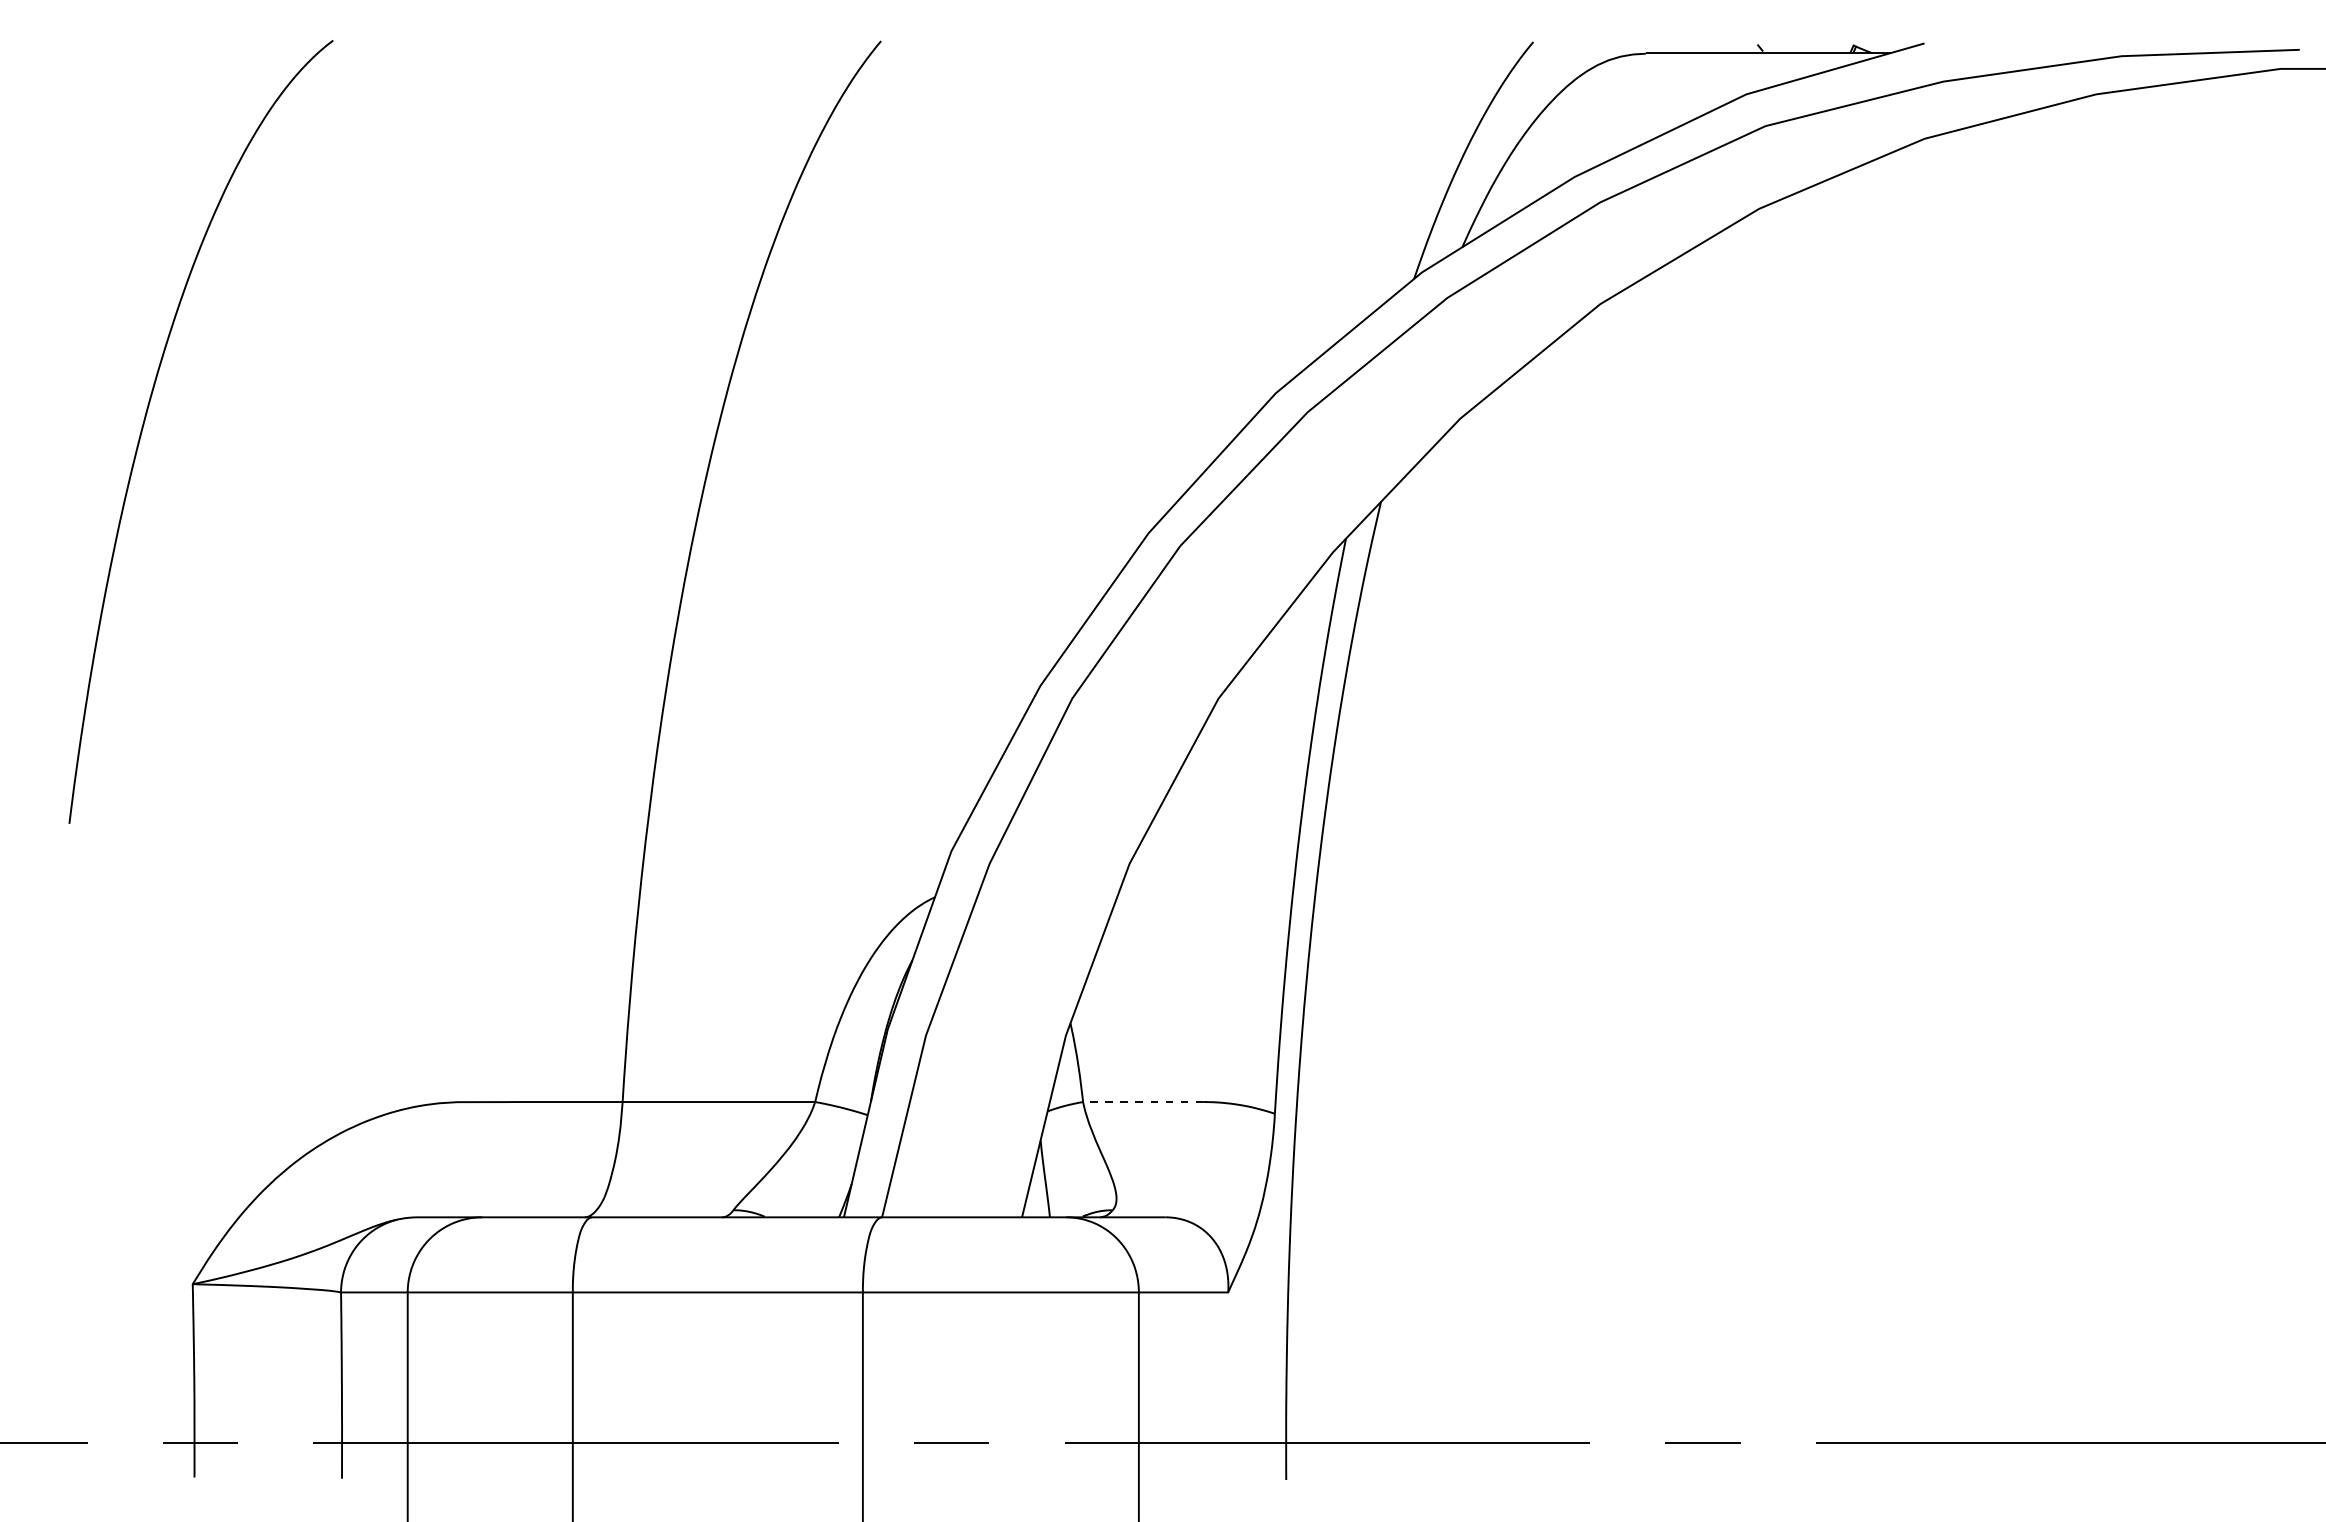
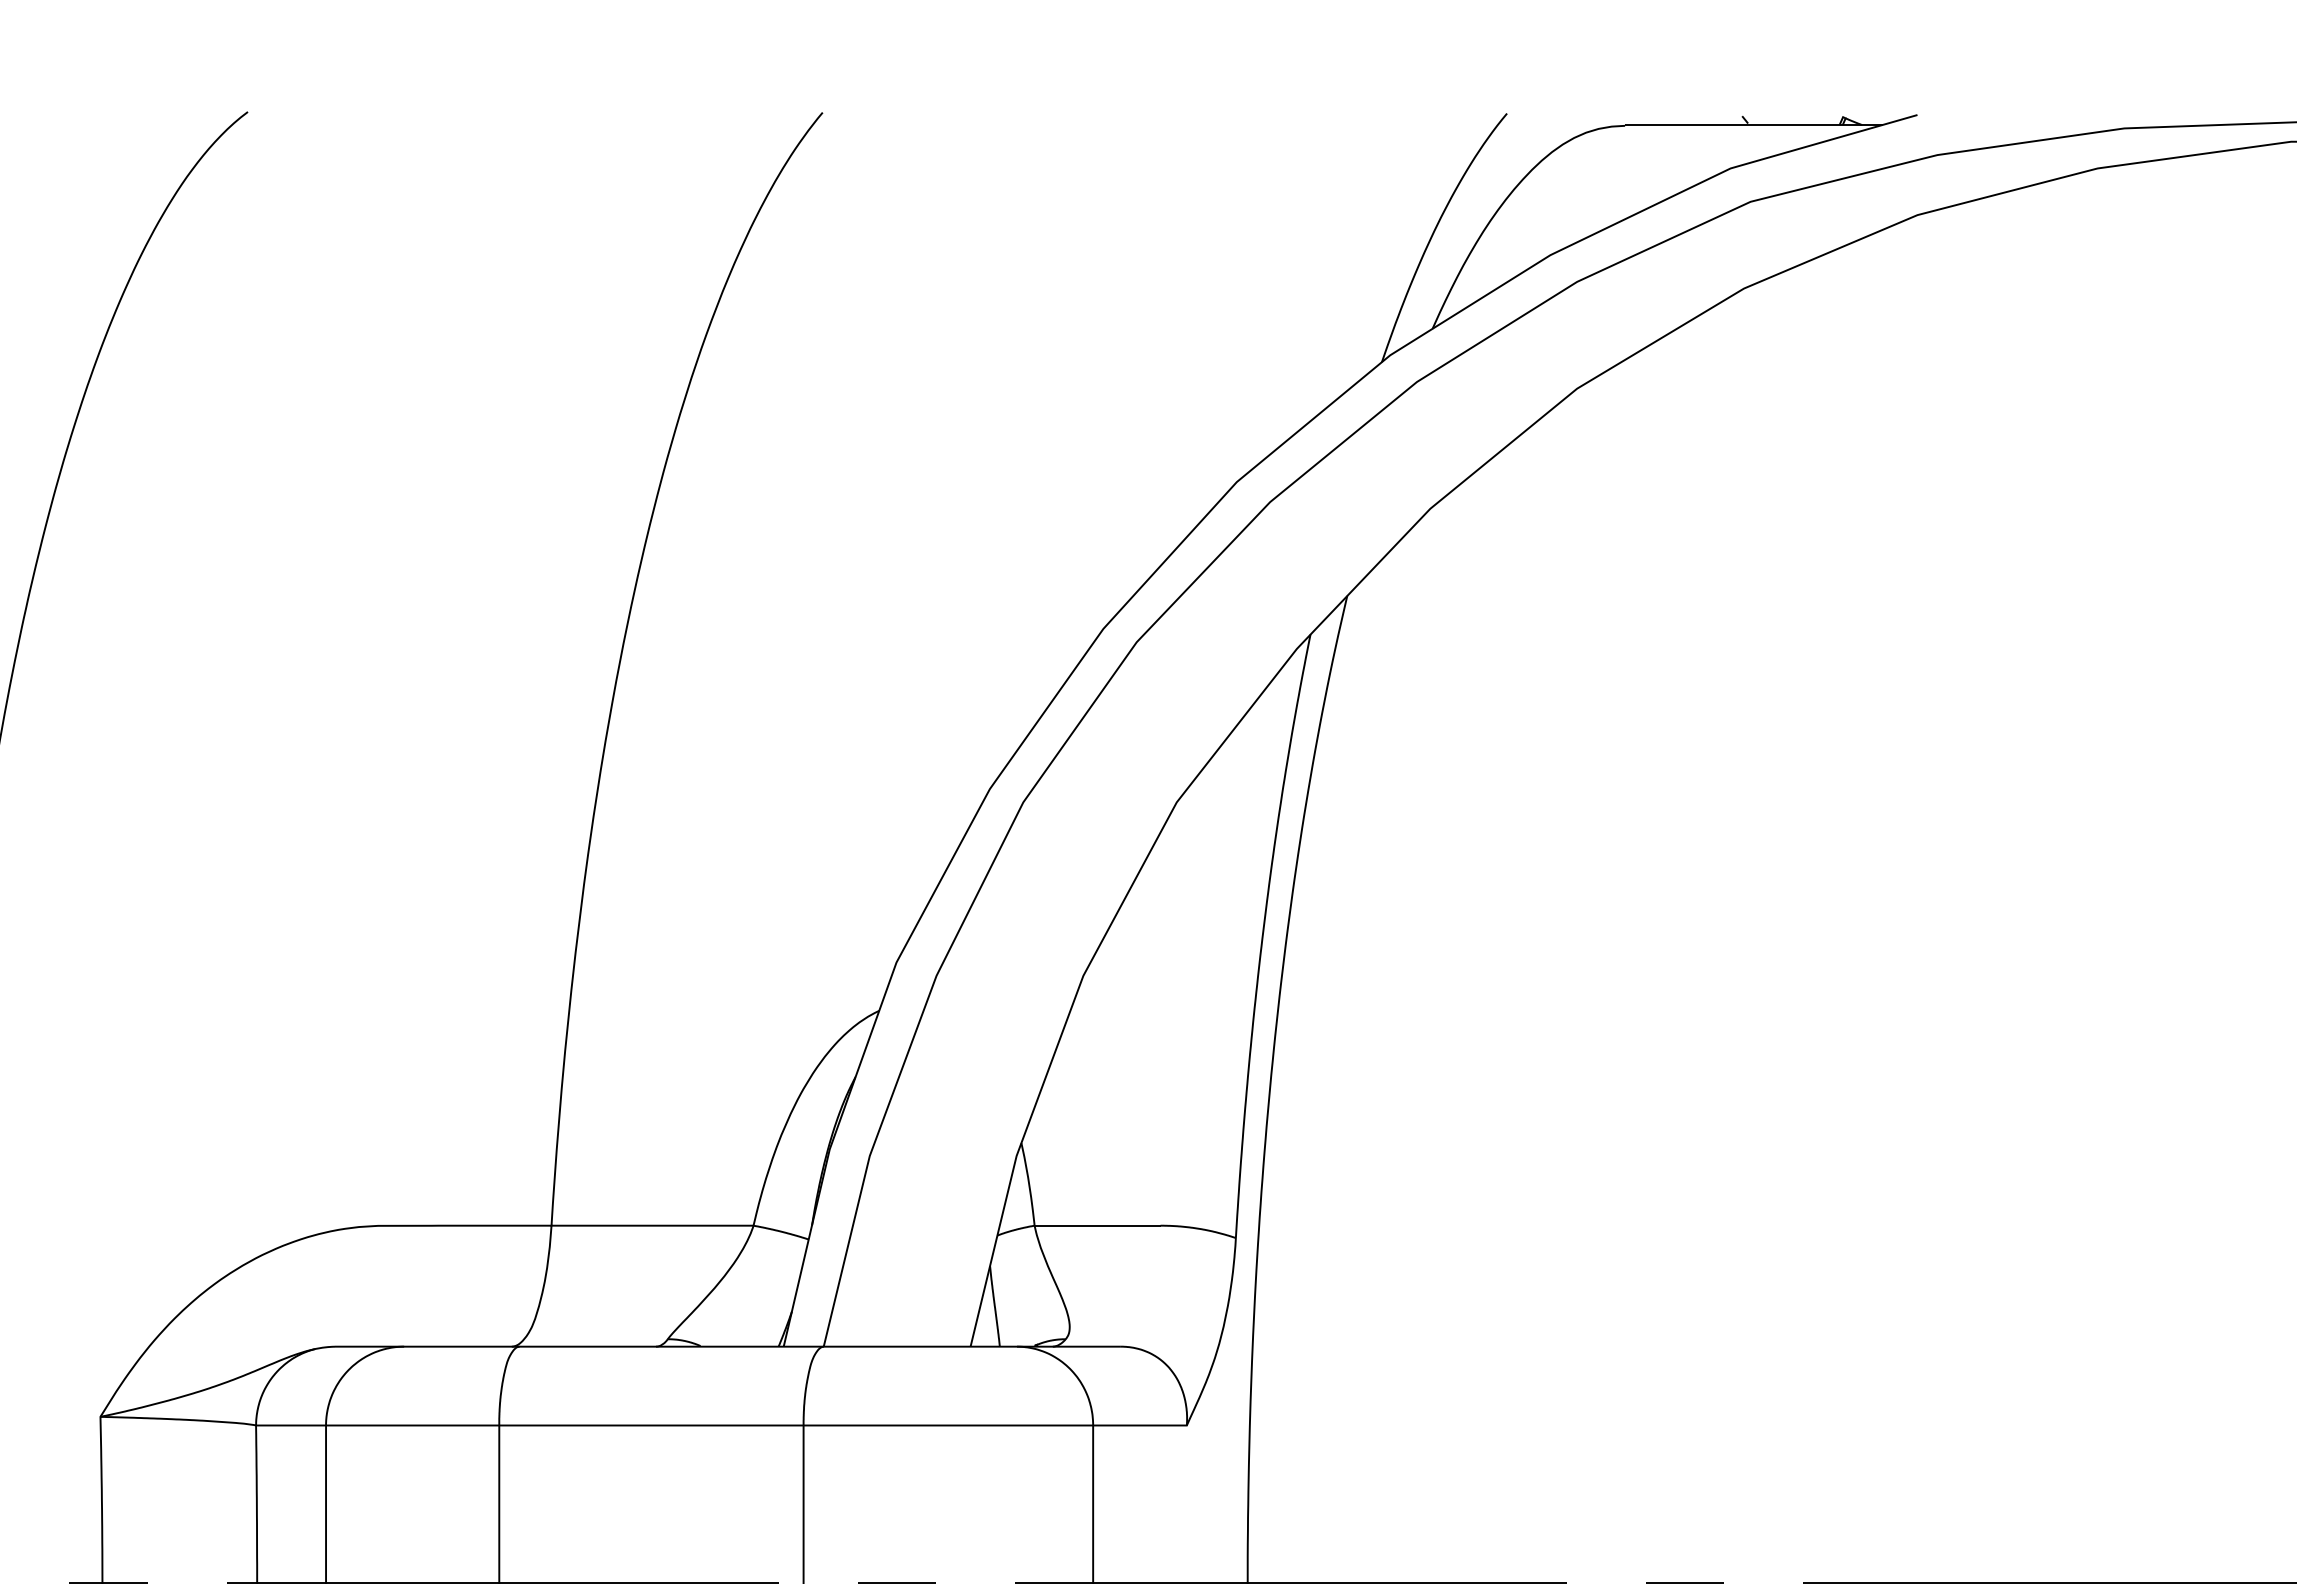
line: (1142, 1102) -> (1096, 1226), dashed -> solid

